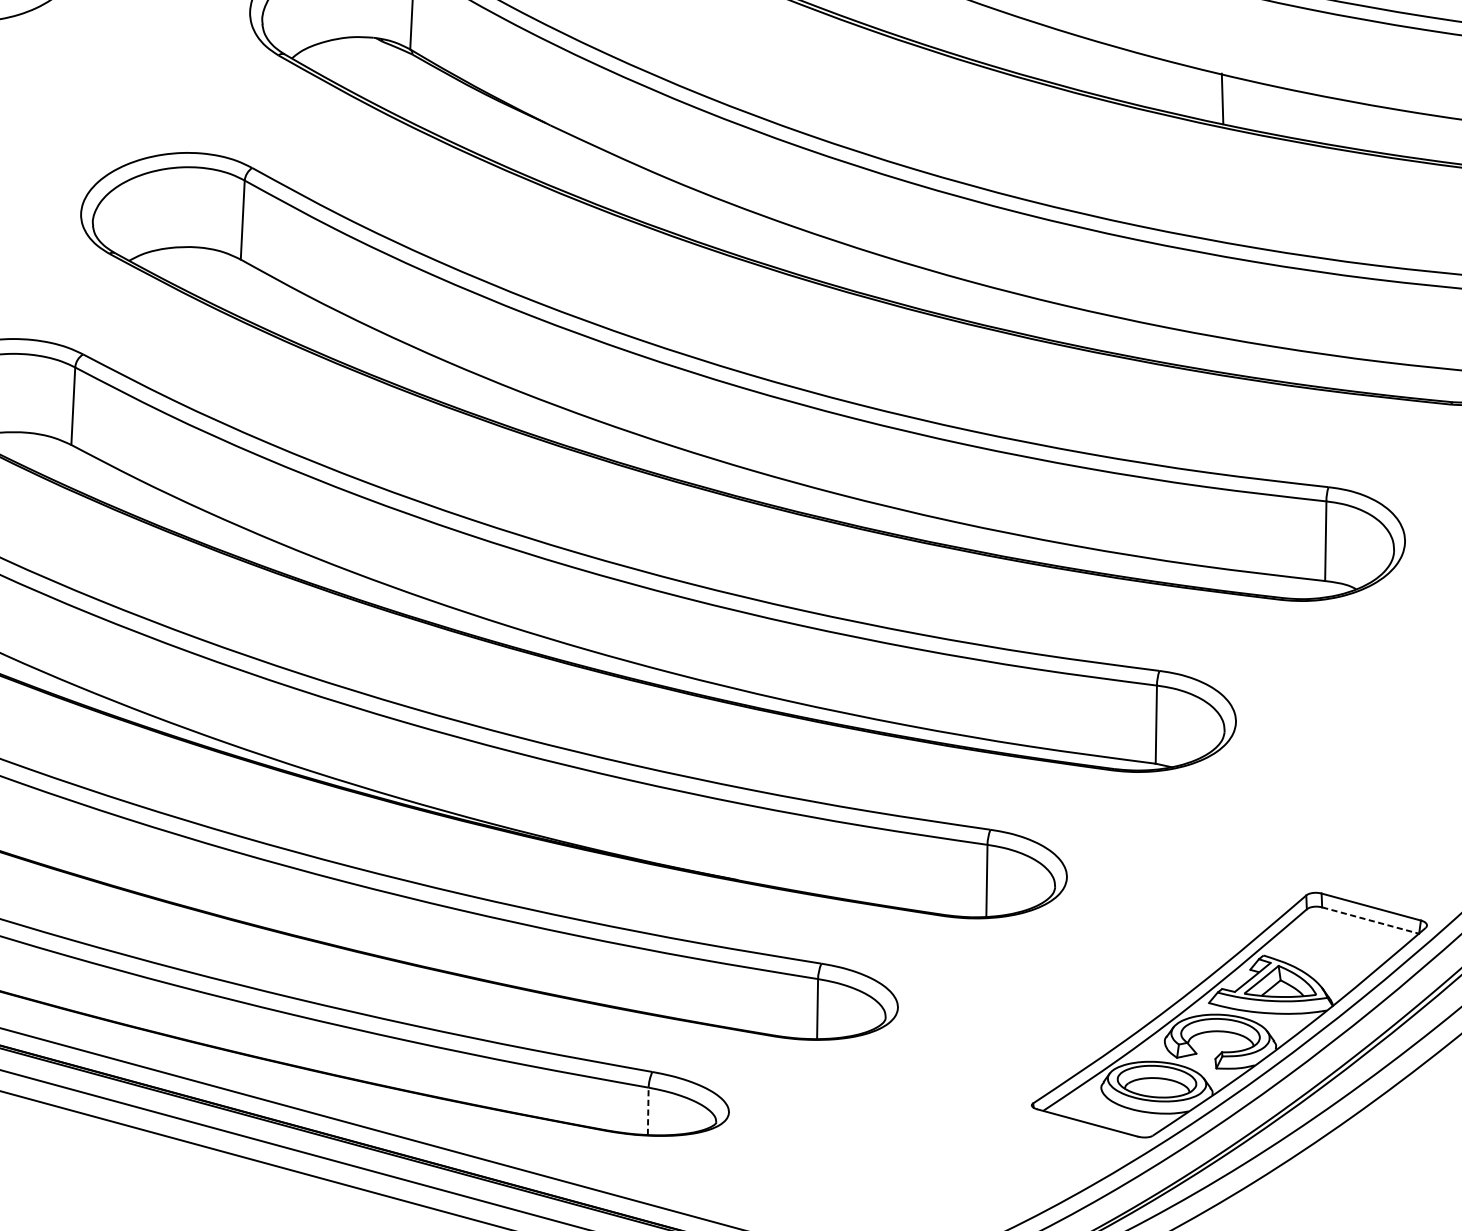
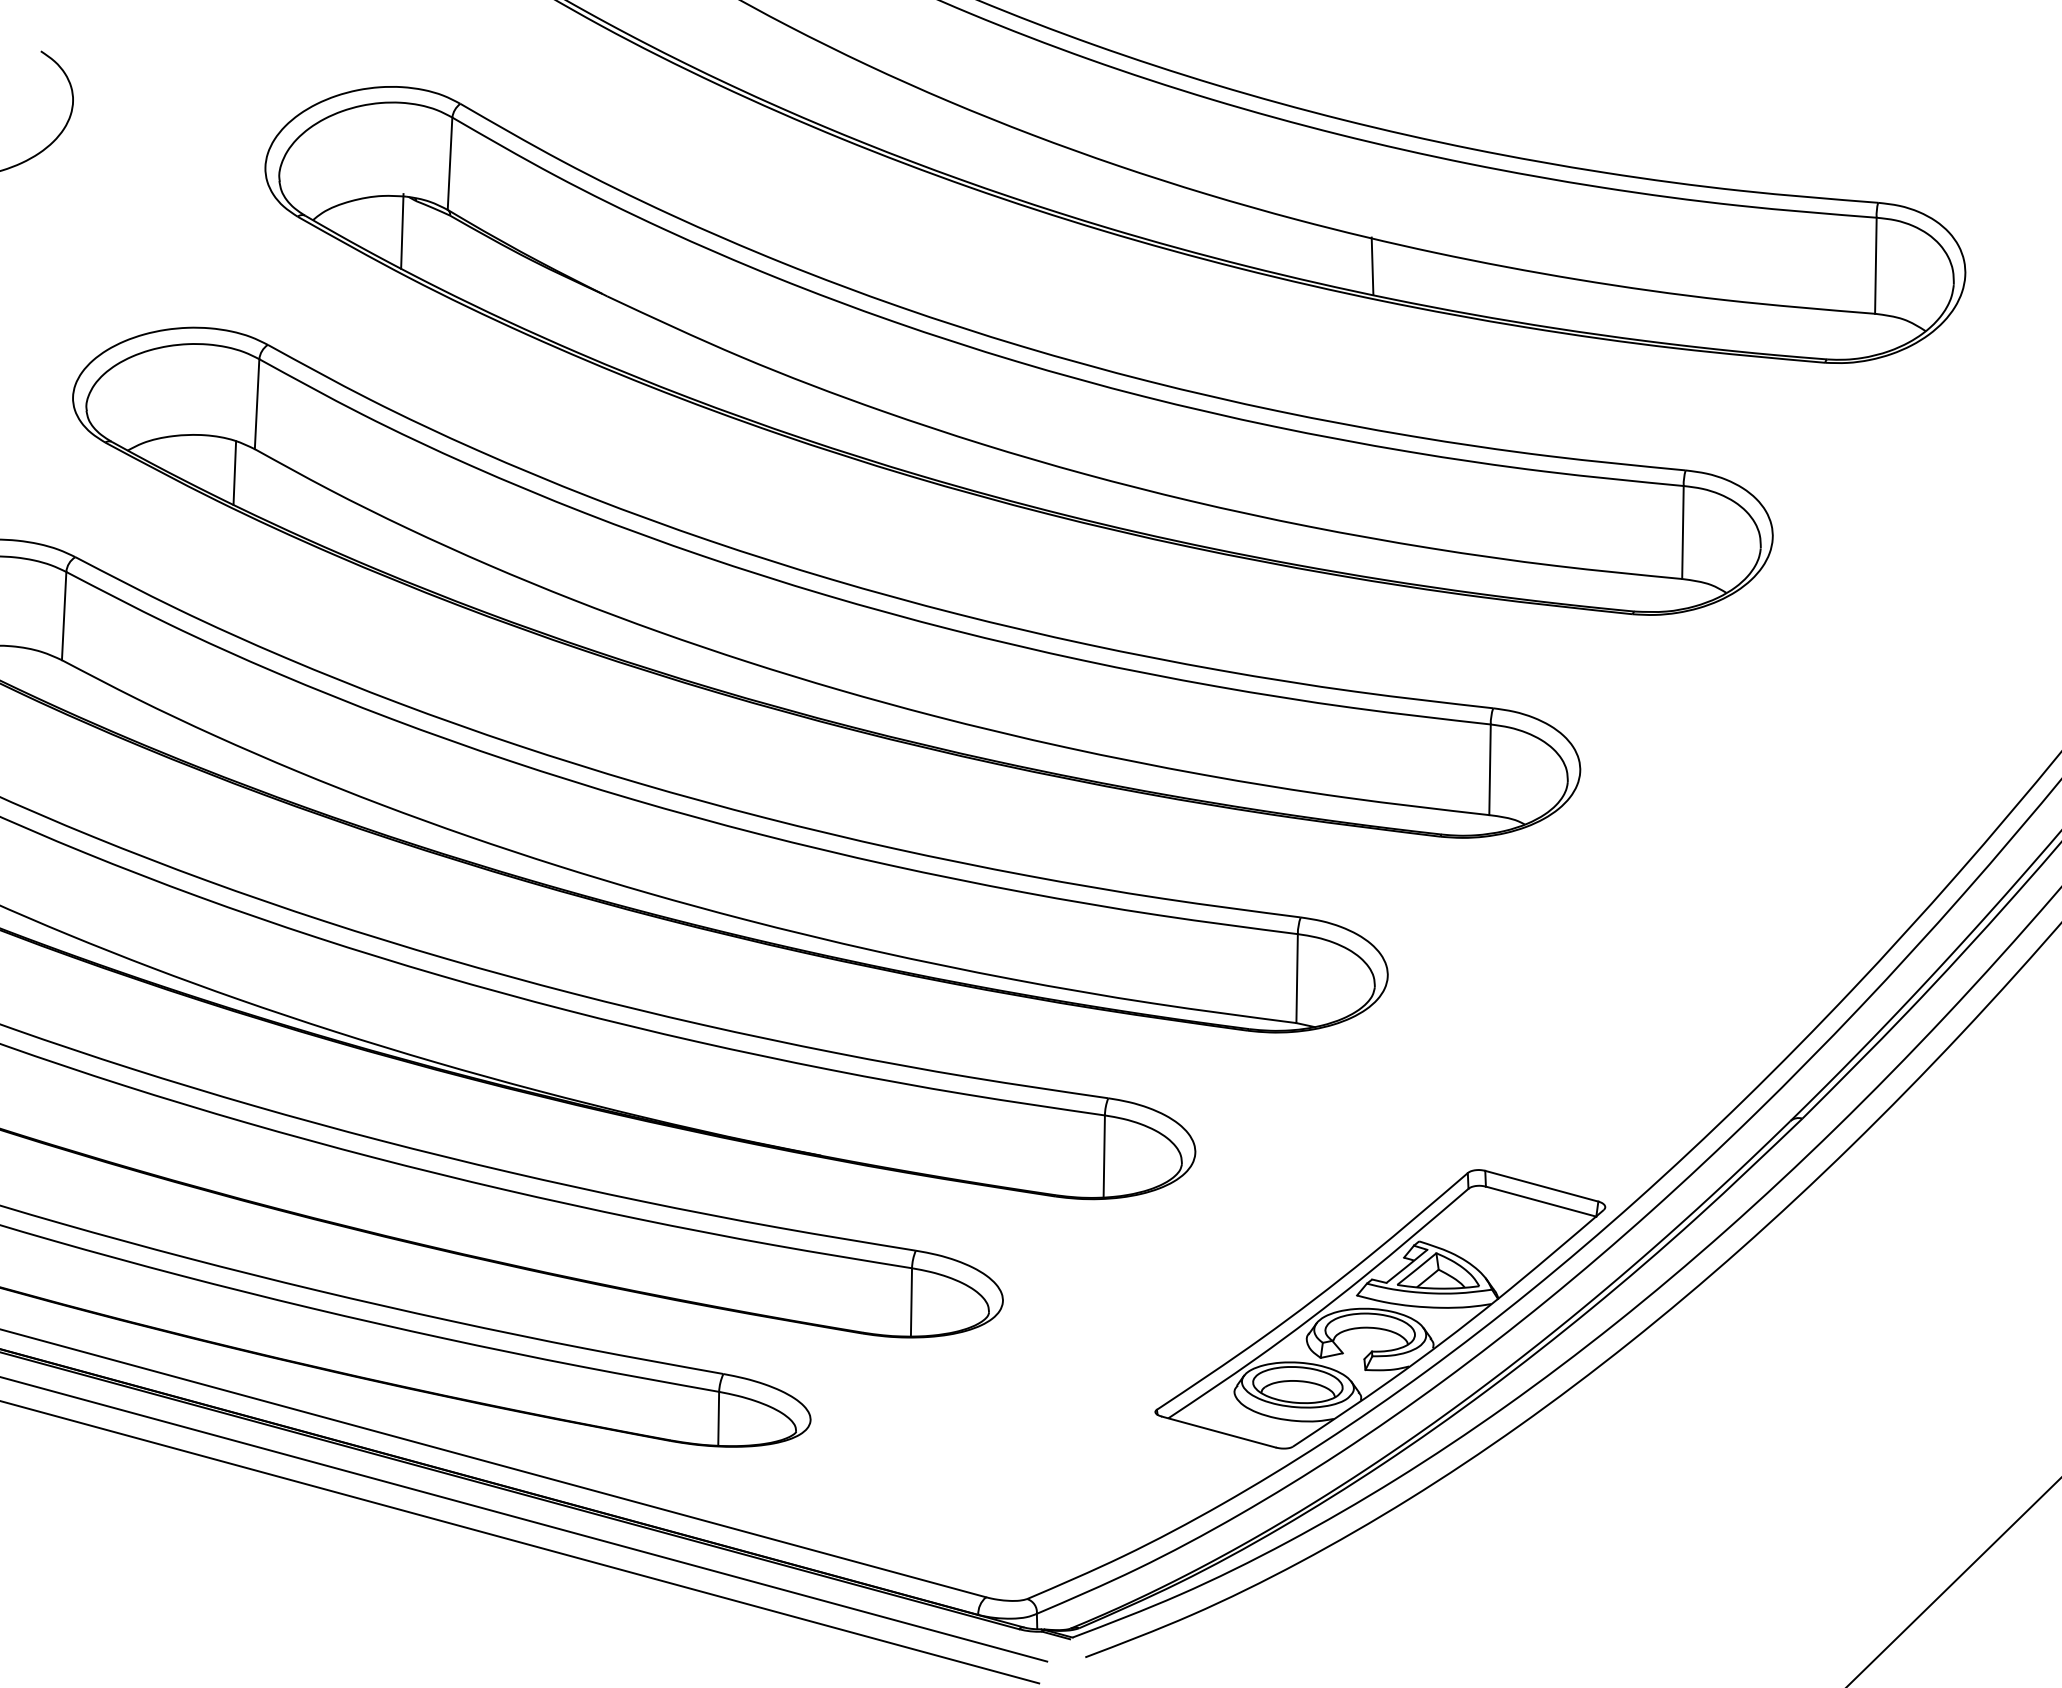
line: (370, 68) -> (402, 231), added
line: (222, 280) -> (234, 472), added
line: (1370, 920) -> (1541, 1201), dashed -> solid
line: (648, 1111) -> (718, 1418), dashed -> solid

